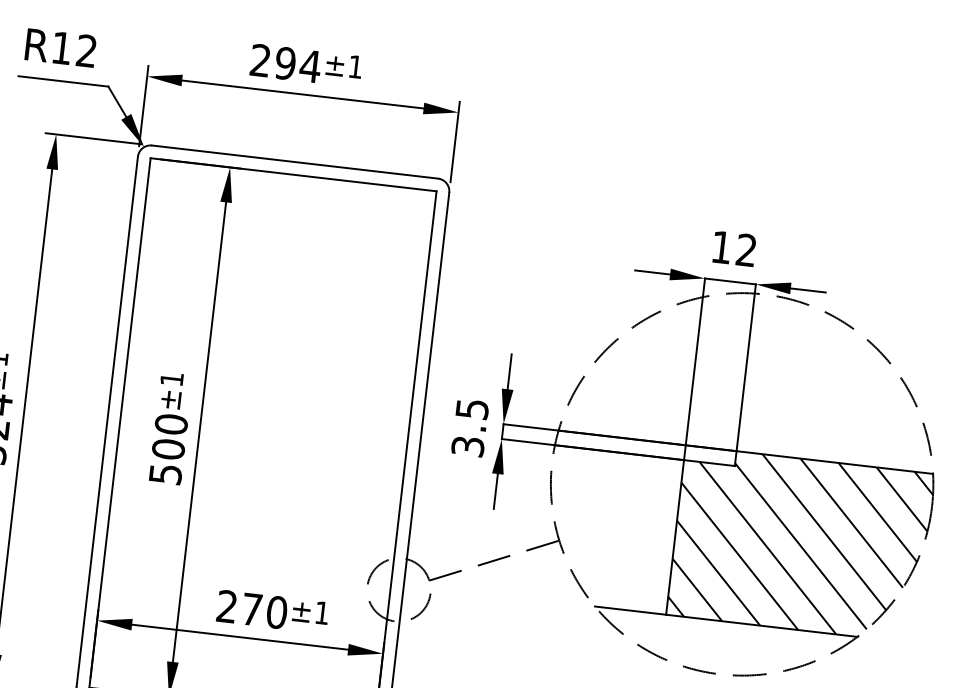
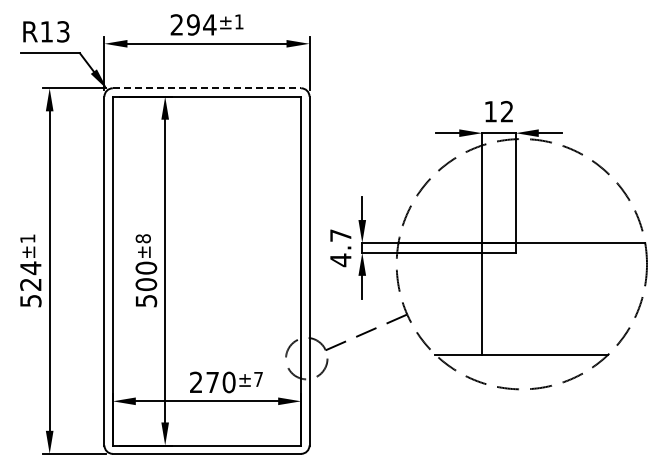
text: (87, 50) -> (63, 31), R12 -> R13
line: (295, 162) -> (207, 88), solid -> dashed
text: (170, 378) -> (142, 238), ±1 -> ±8
text: (469, 428) -> (340, 248), 3.5 -> 4.7
hatch: (800, 543) -> (564, 298), removed
text: (322, 613) -> (258, 379), ±1 -> ±7

